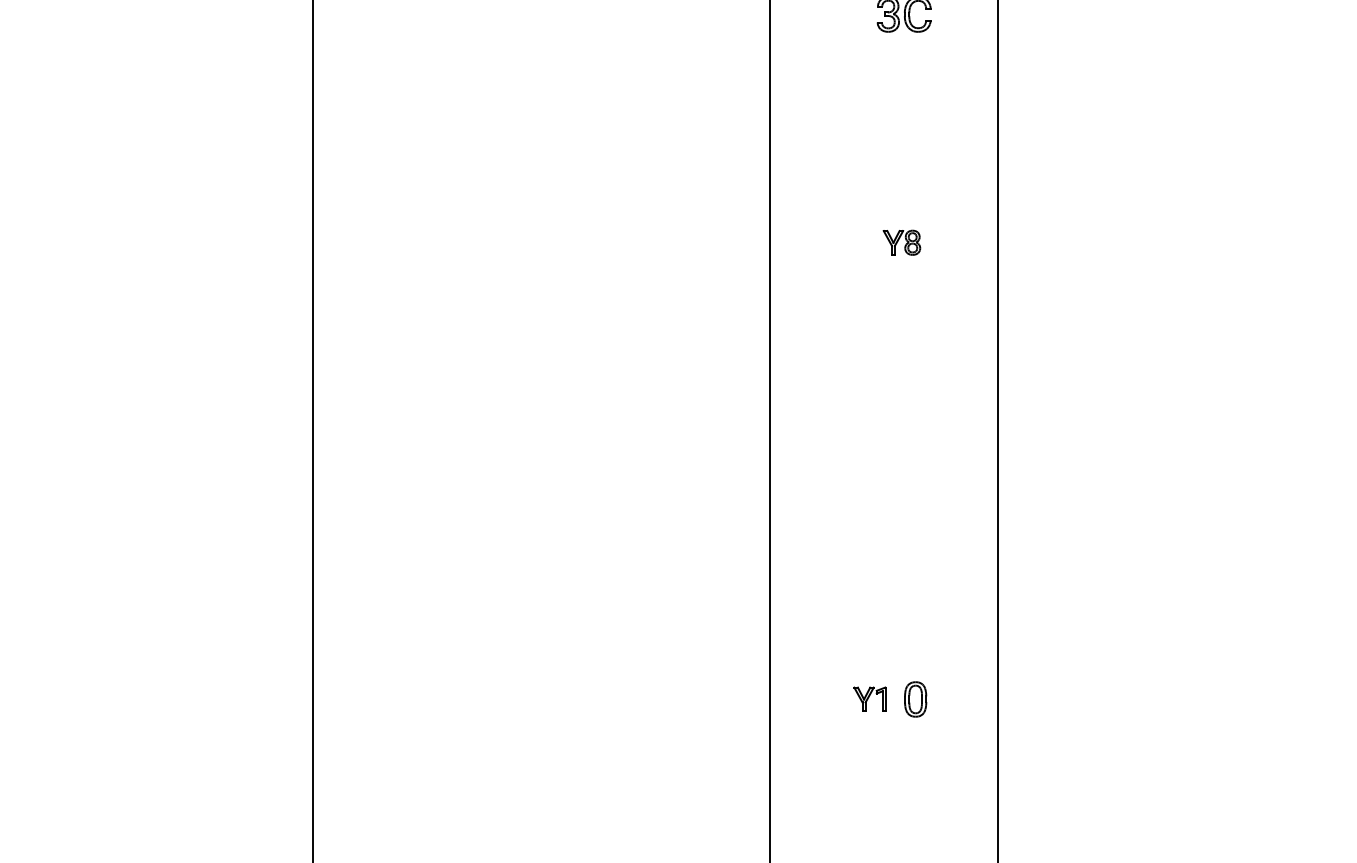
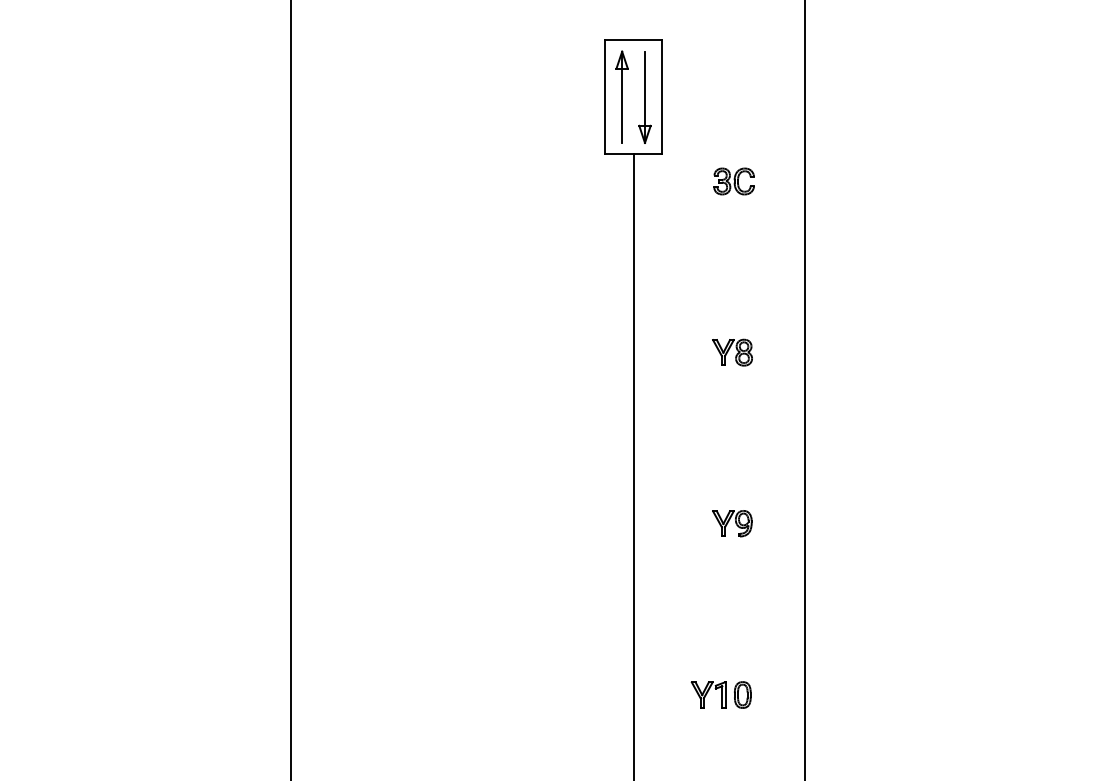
part: (901, 242) -> (732, 352), size x1.43
part: (901, 470) -> (732, 523), added
part: (869, 698) -> (708, 694), size x1.43

